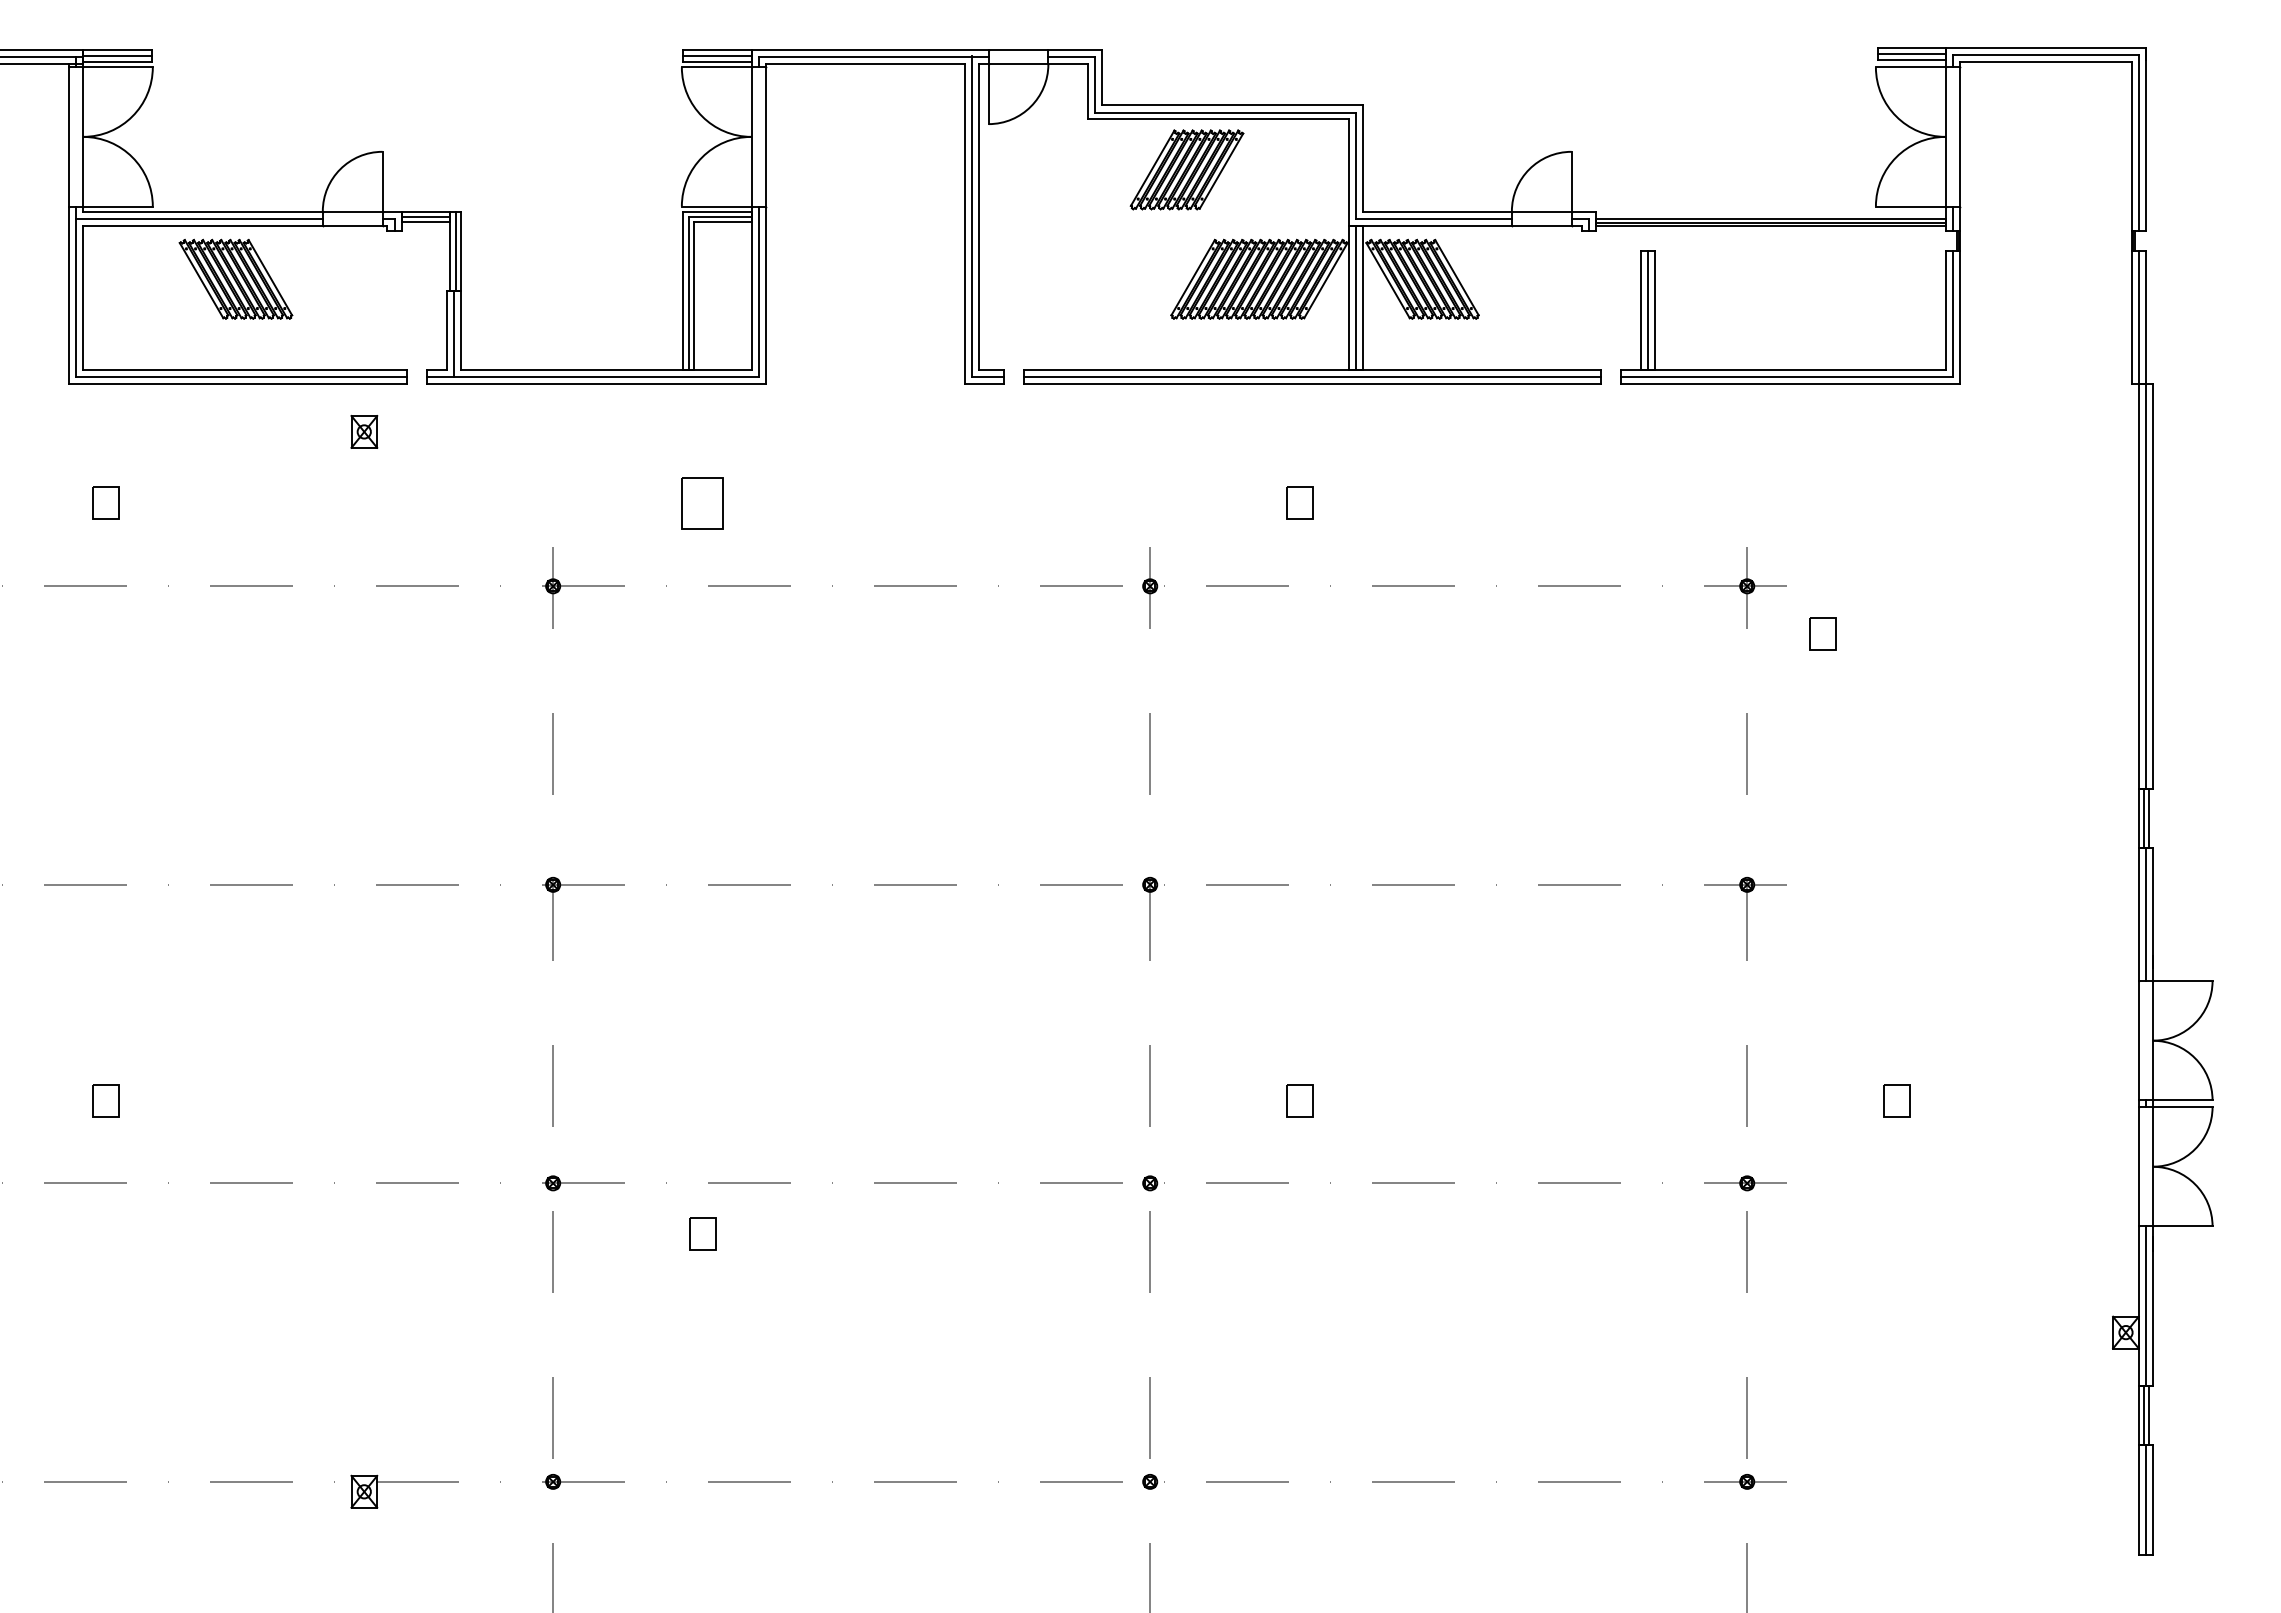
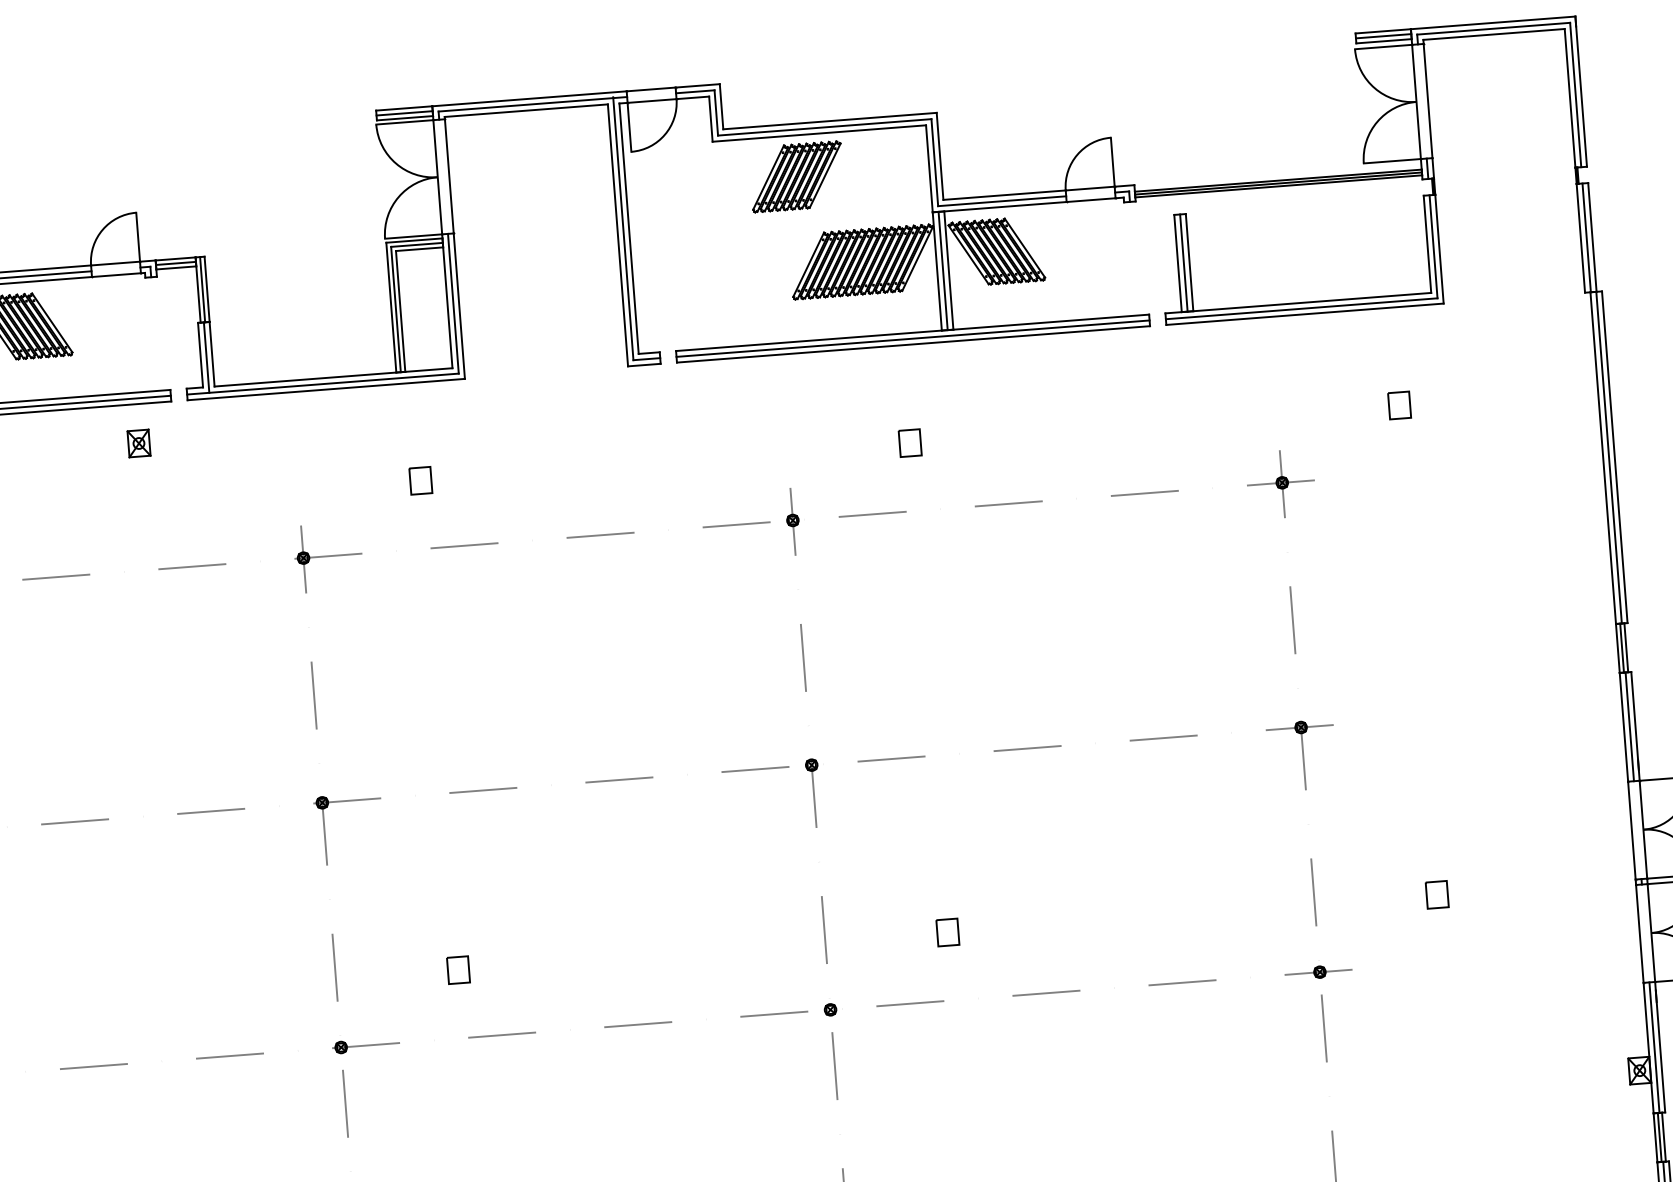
part: (702, 502) -> (420, 480), size x0.62
part: (1822, 633) -> (1399, 404), moved
part: (702, 1233) -> (458, 970), moved

